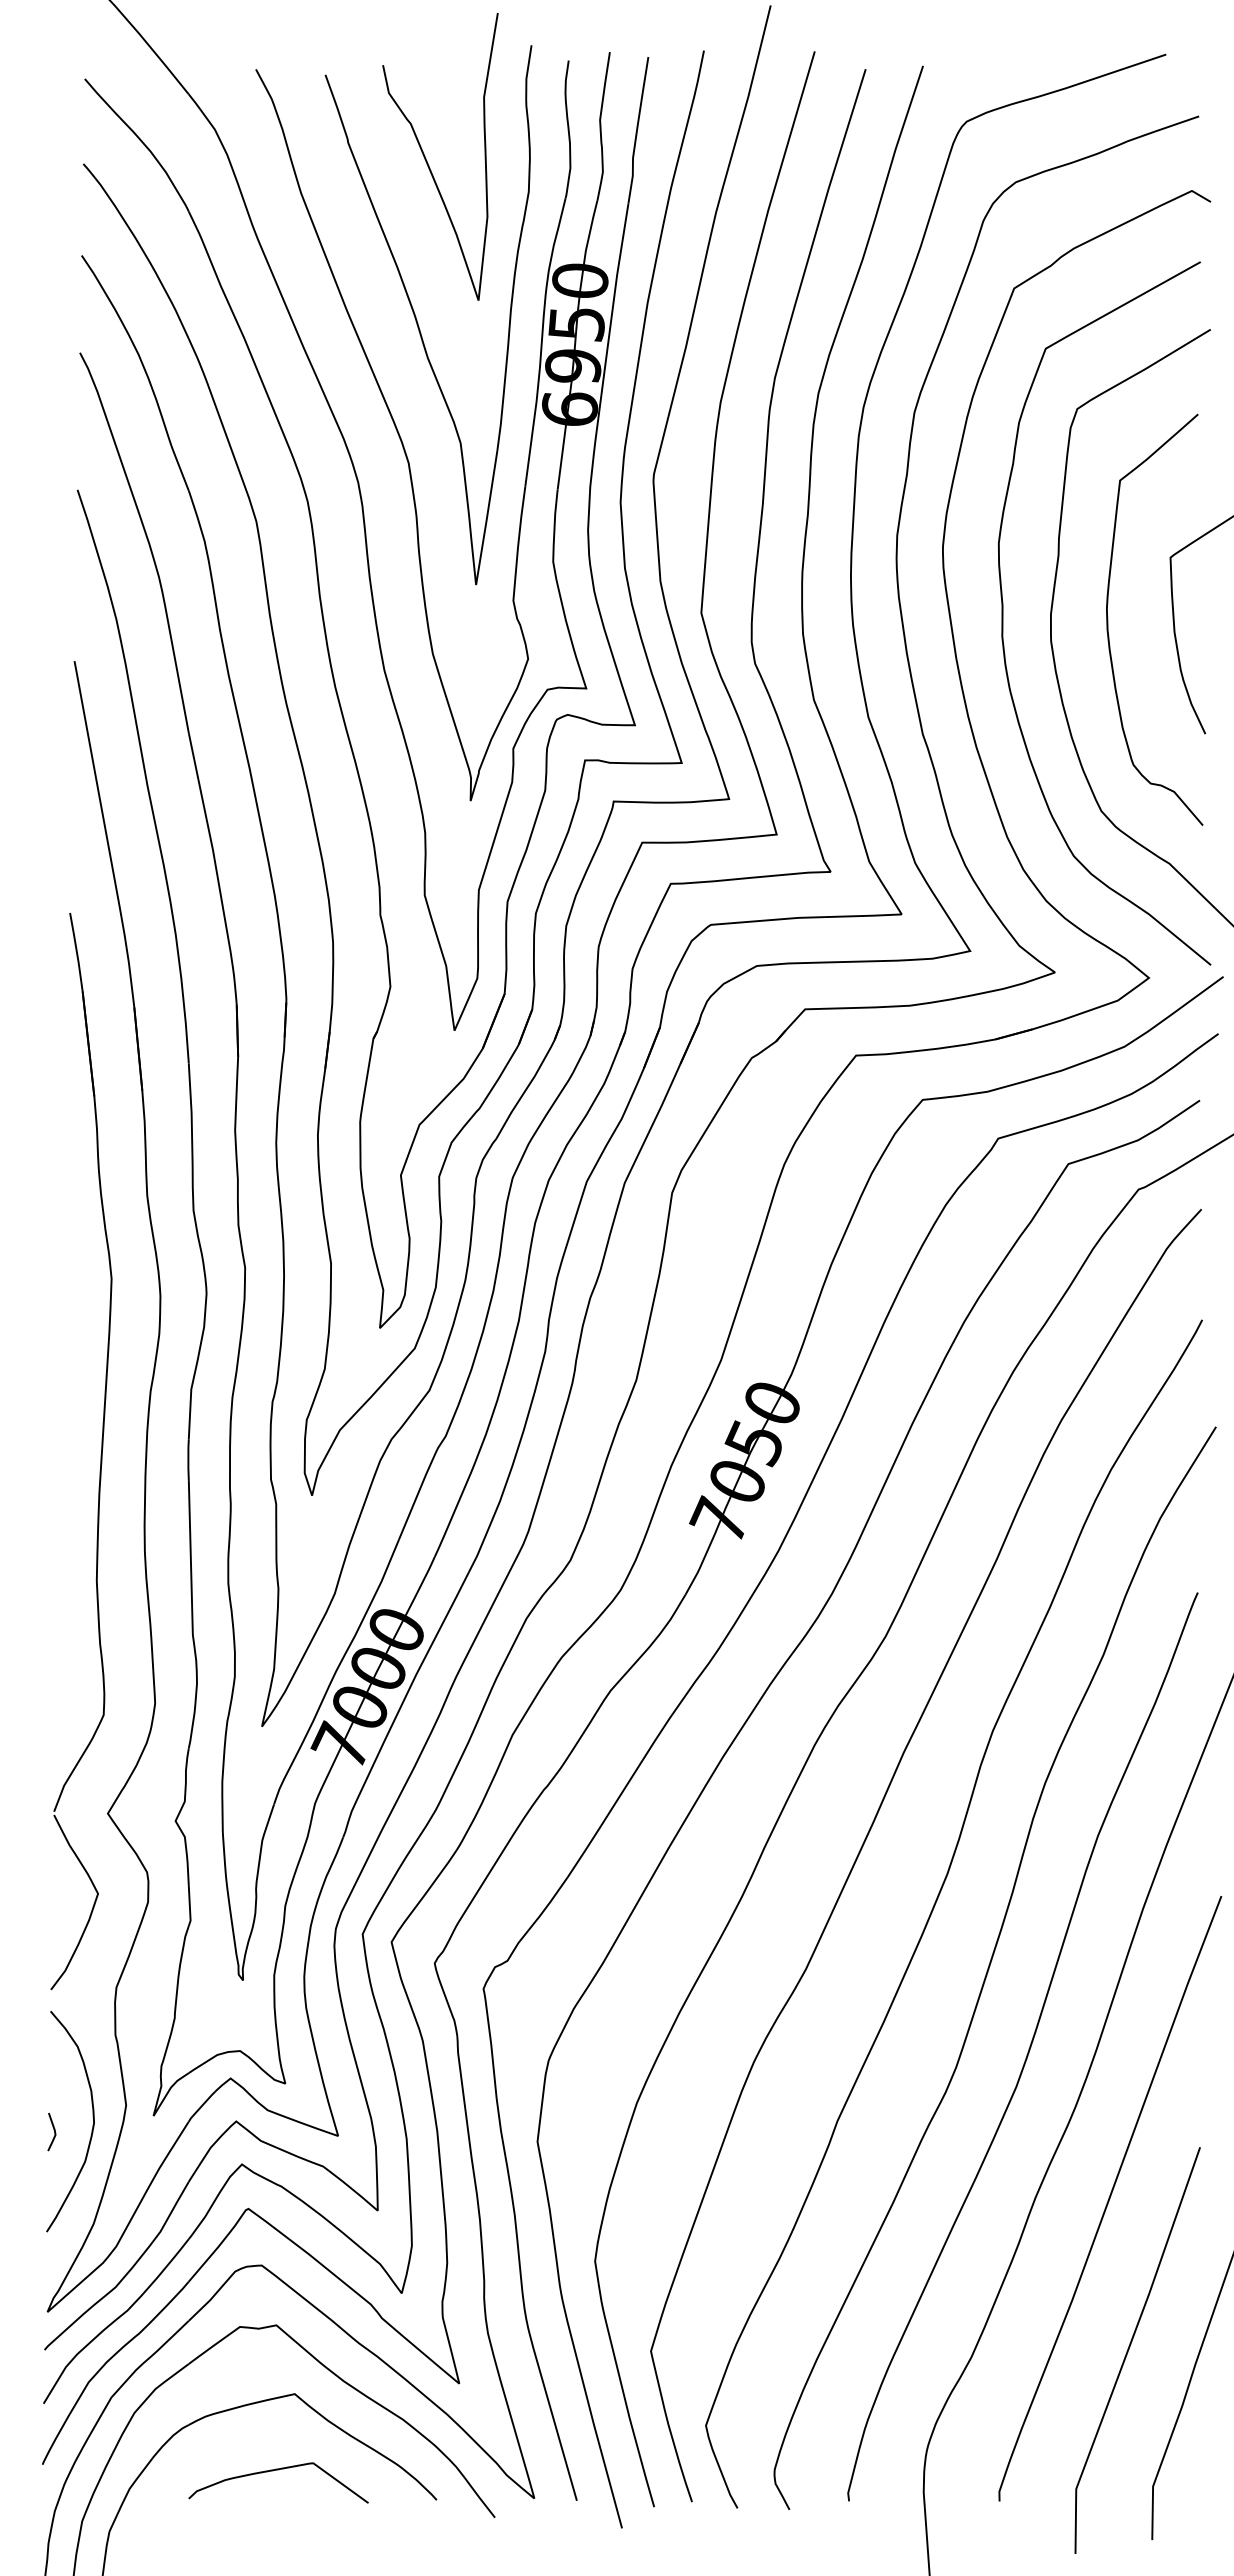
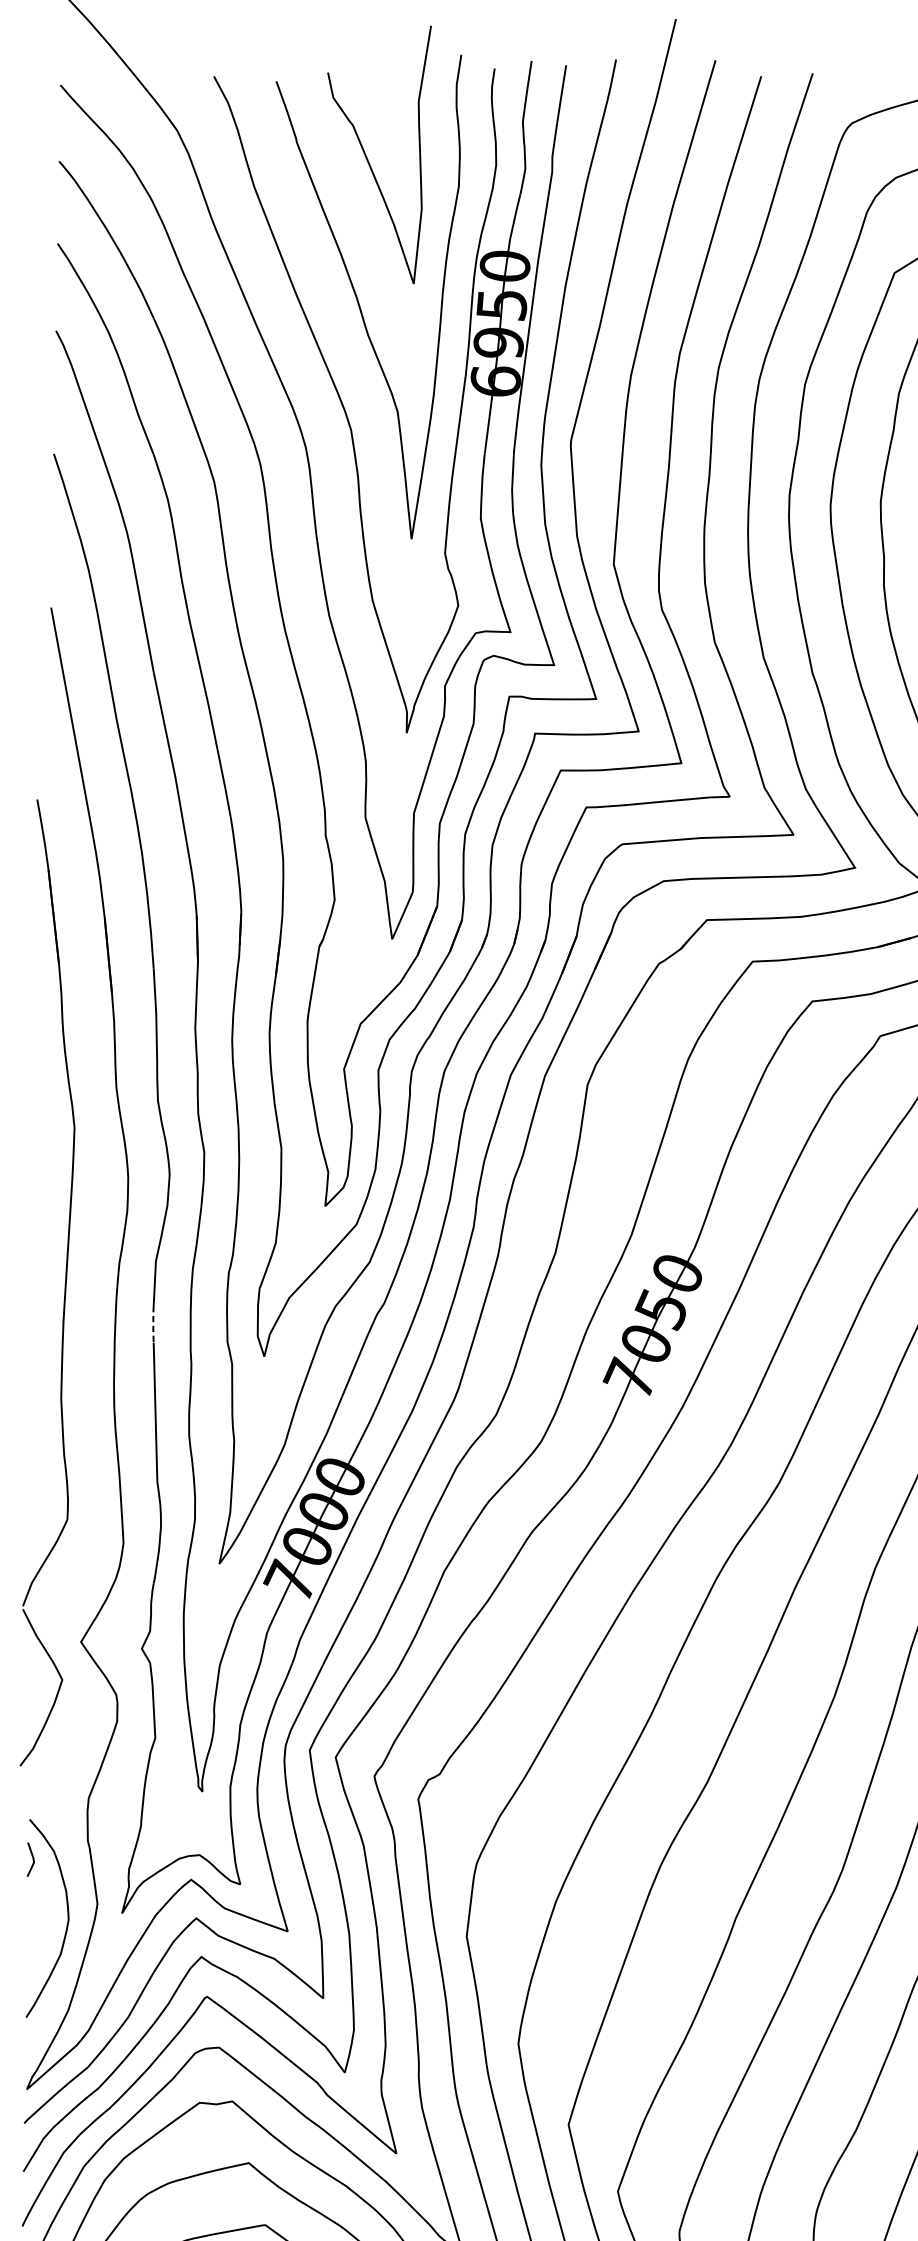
part: (100, 1454) -> (64, 1285), moved
line: (188, 1459) -> (153, 1324), solid -> dashed
line: (53, 2130) -> (32, 1858), moved

